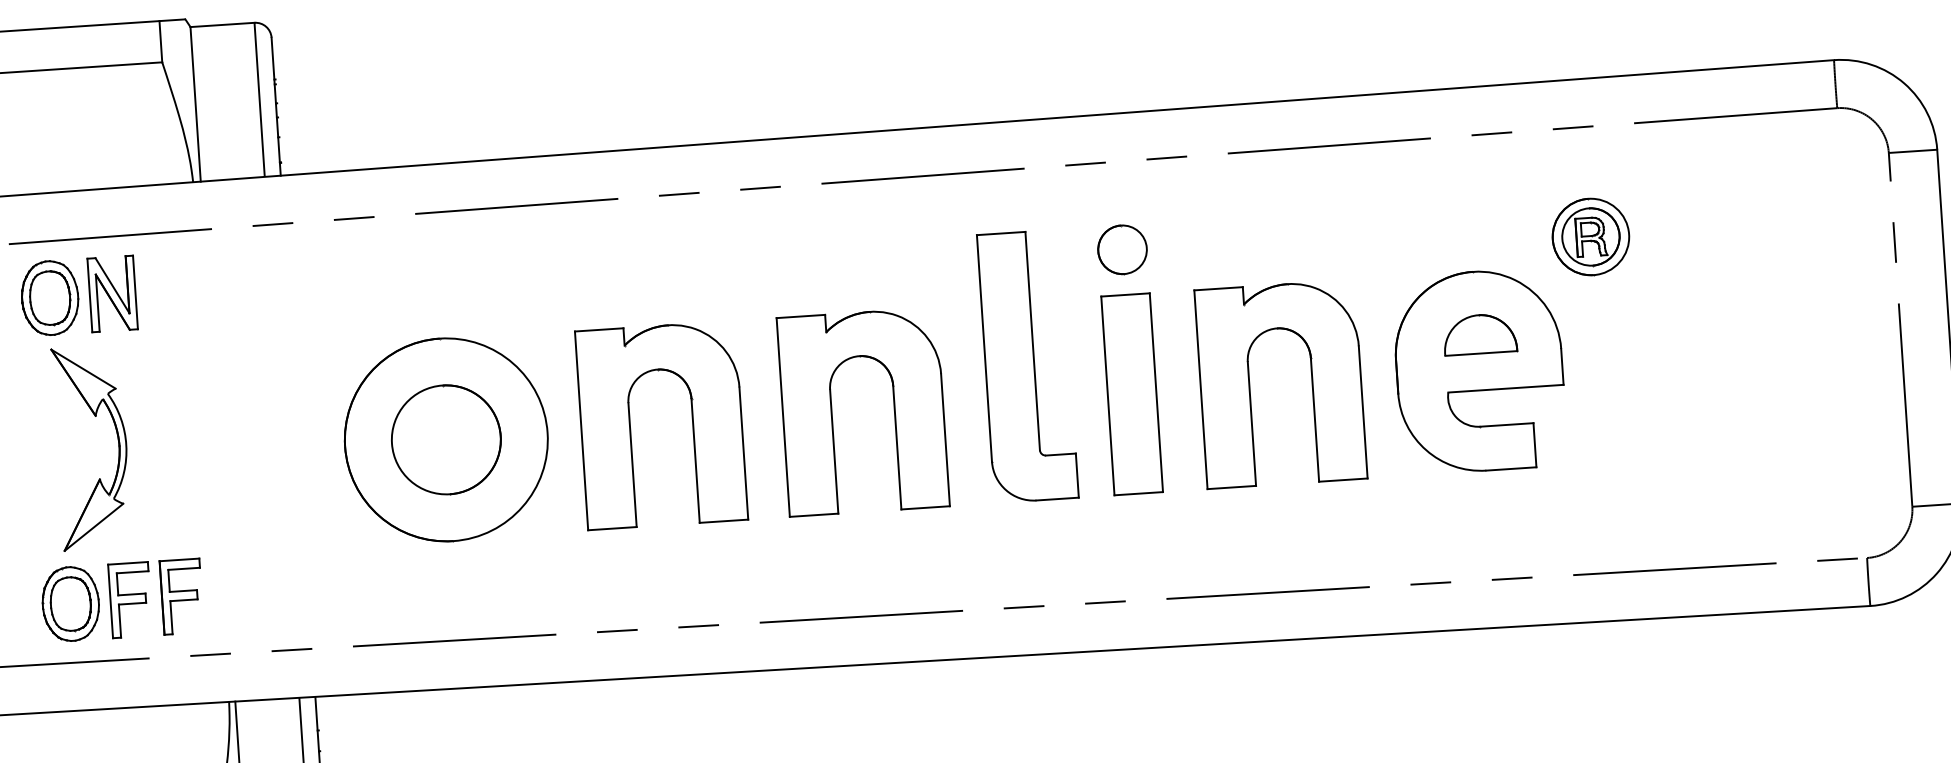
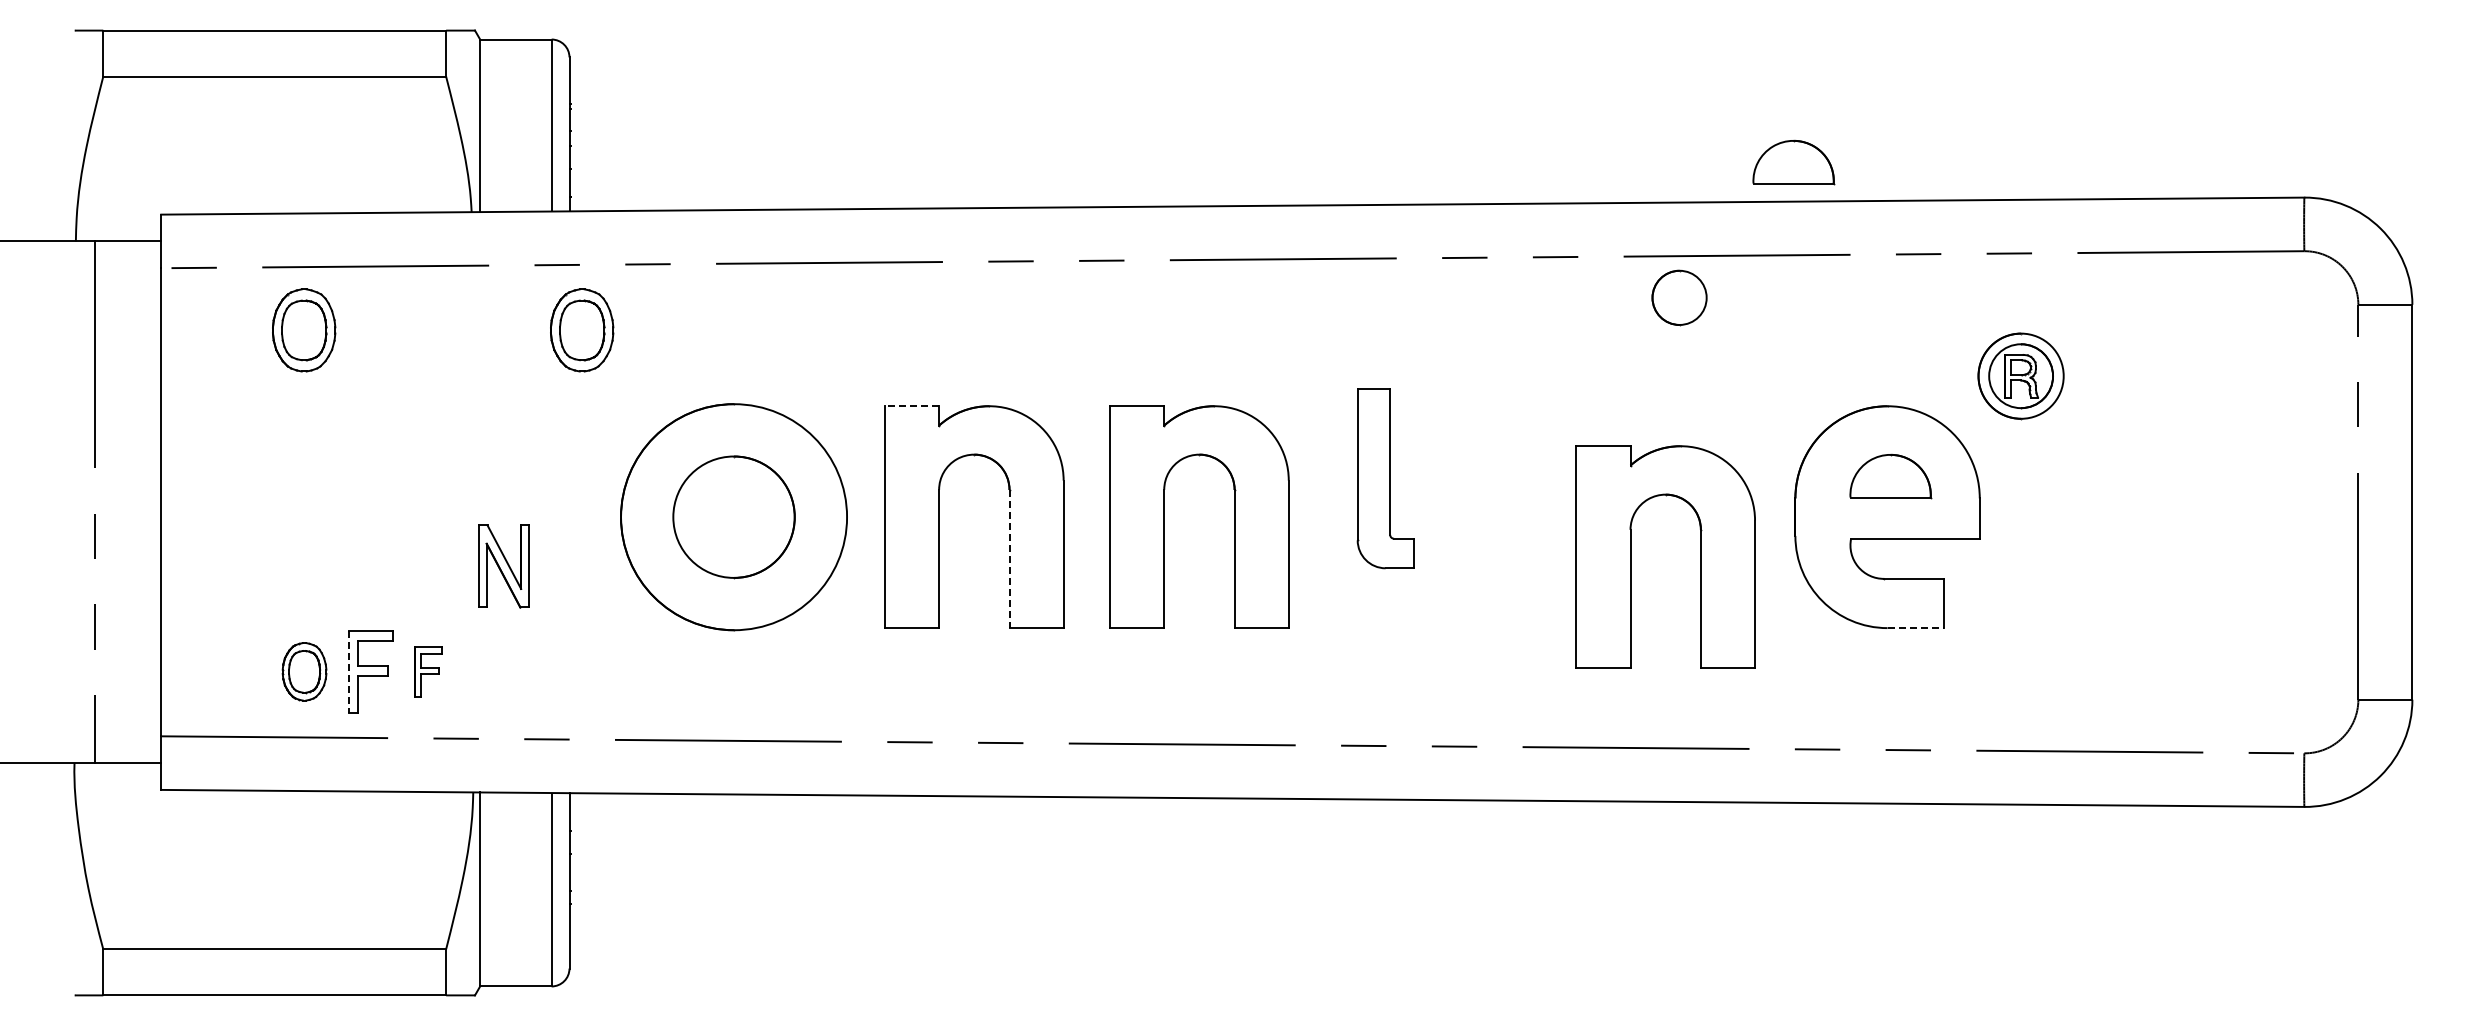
part: (1374, 59) -> (1793, 162), added
part: (1122, 249) -> (1679, 297), moved
part: (299, 281) -> (582, 330), added
part: (112, 294) -> (503, 566), moved
line: (598, 330) -> (911, 406), solid -> dashed
part: (1027, 366) -> (1385, 478), size x0.6
part: (1250, 385) -> (1631, 556), moved
part: (1132, 393) -> (1499, 516), removed
part: (118, 445) -> (369, 499), removed
line: (695, 461) -> (1009, 559), solid -> dashed
line: (1511, 469) -> (1915, 628), solid -> dashed
part: (181, 596) -> (428, 671), size x0.6
line: (110, 601) -> (348, 672), solid -> dashed
part: (70, 603) -> (304, 671), size x0.7

